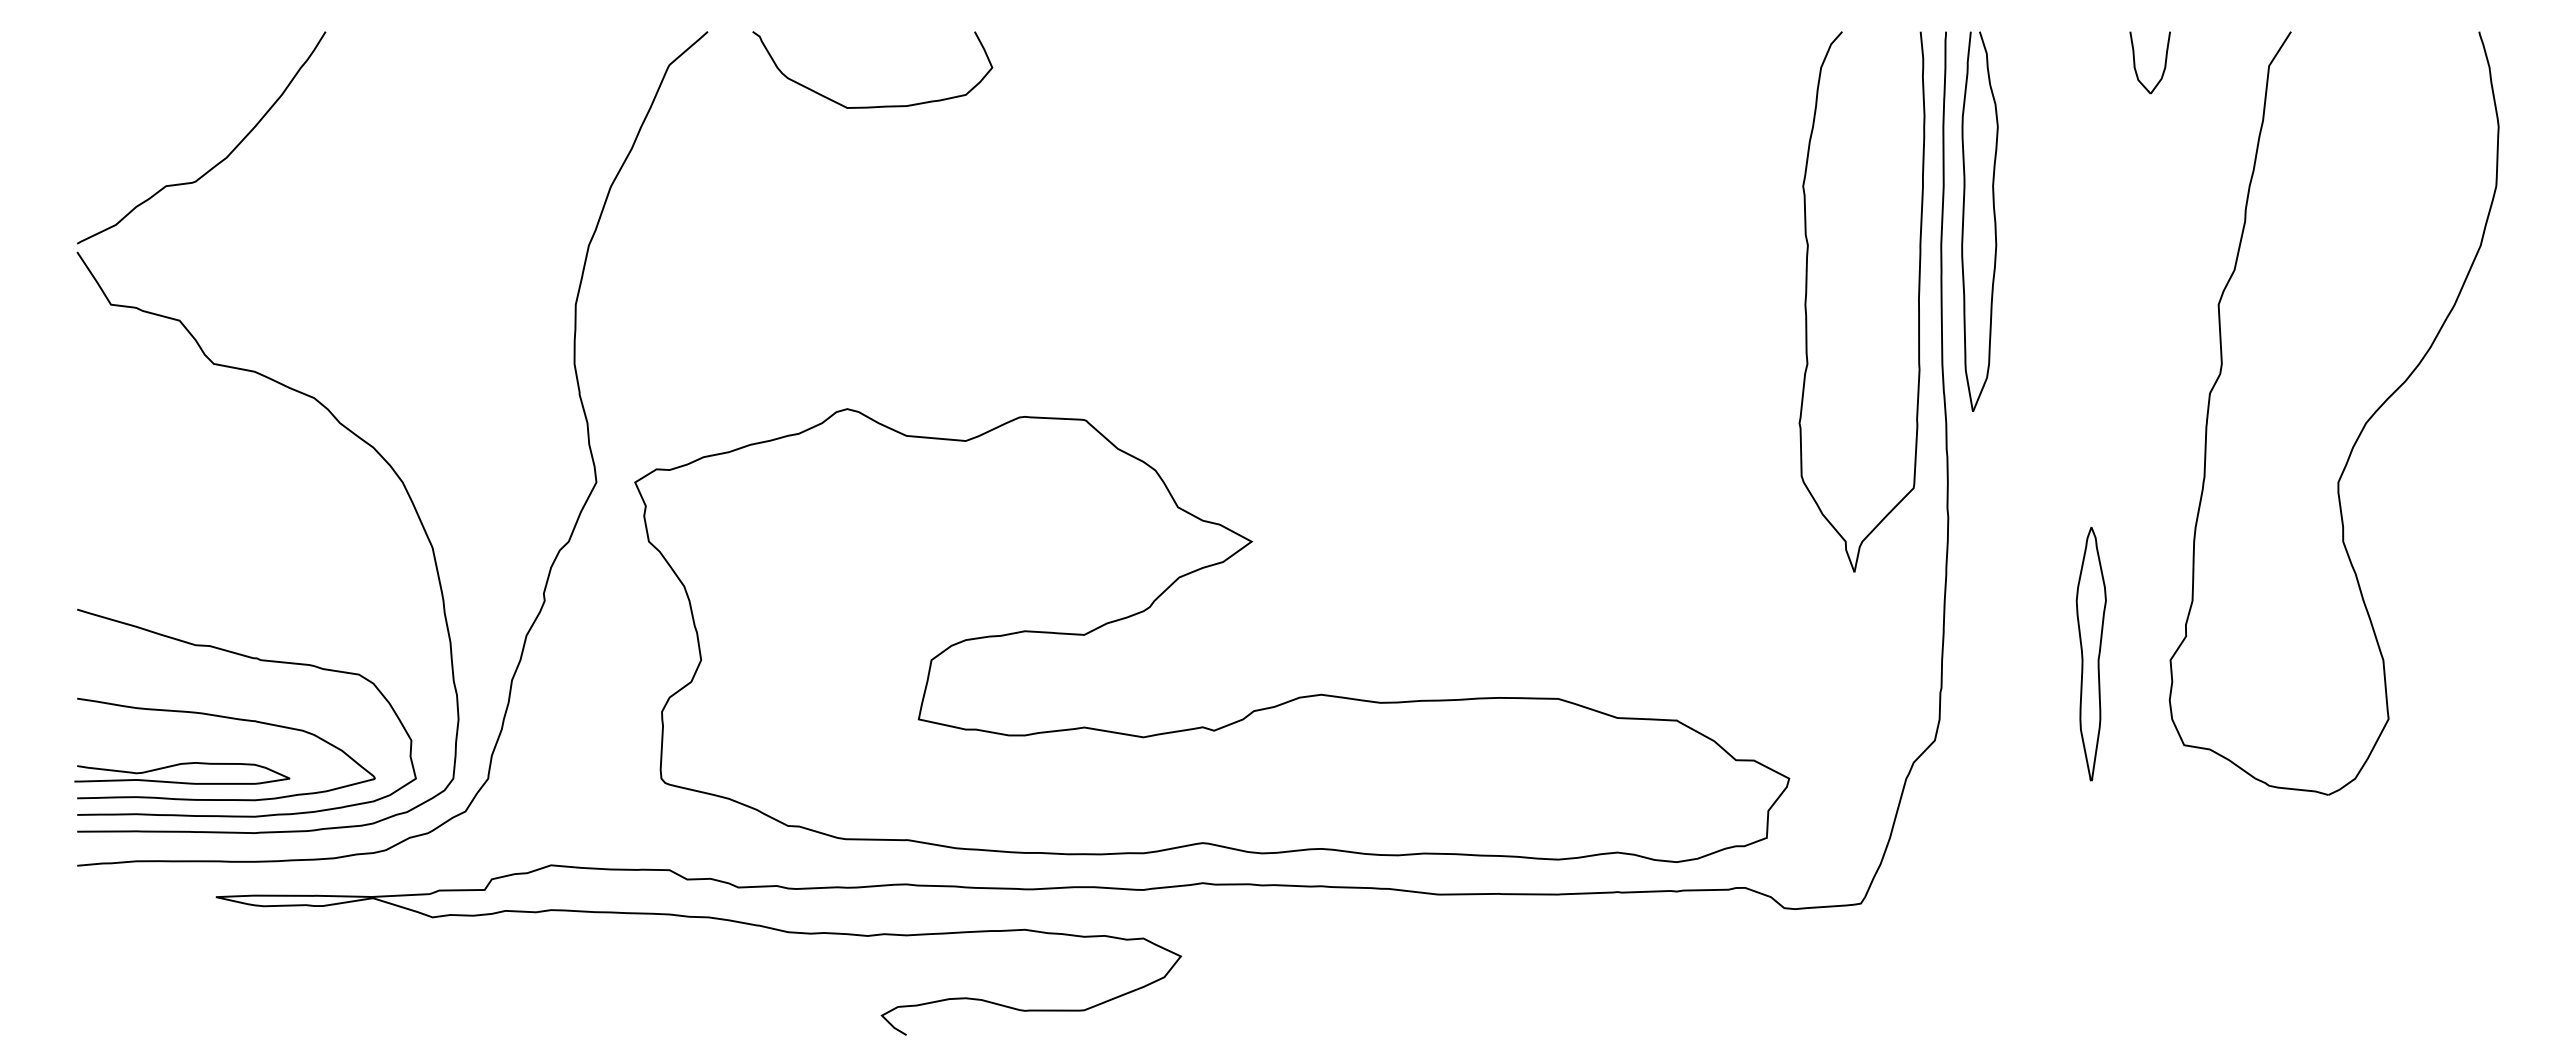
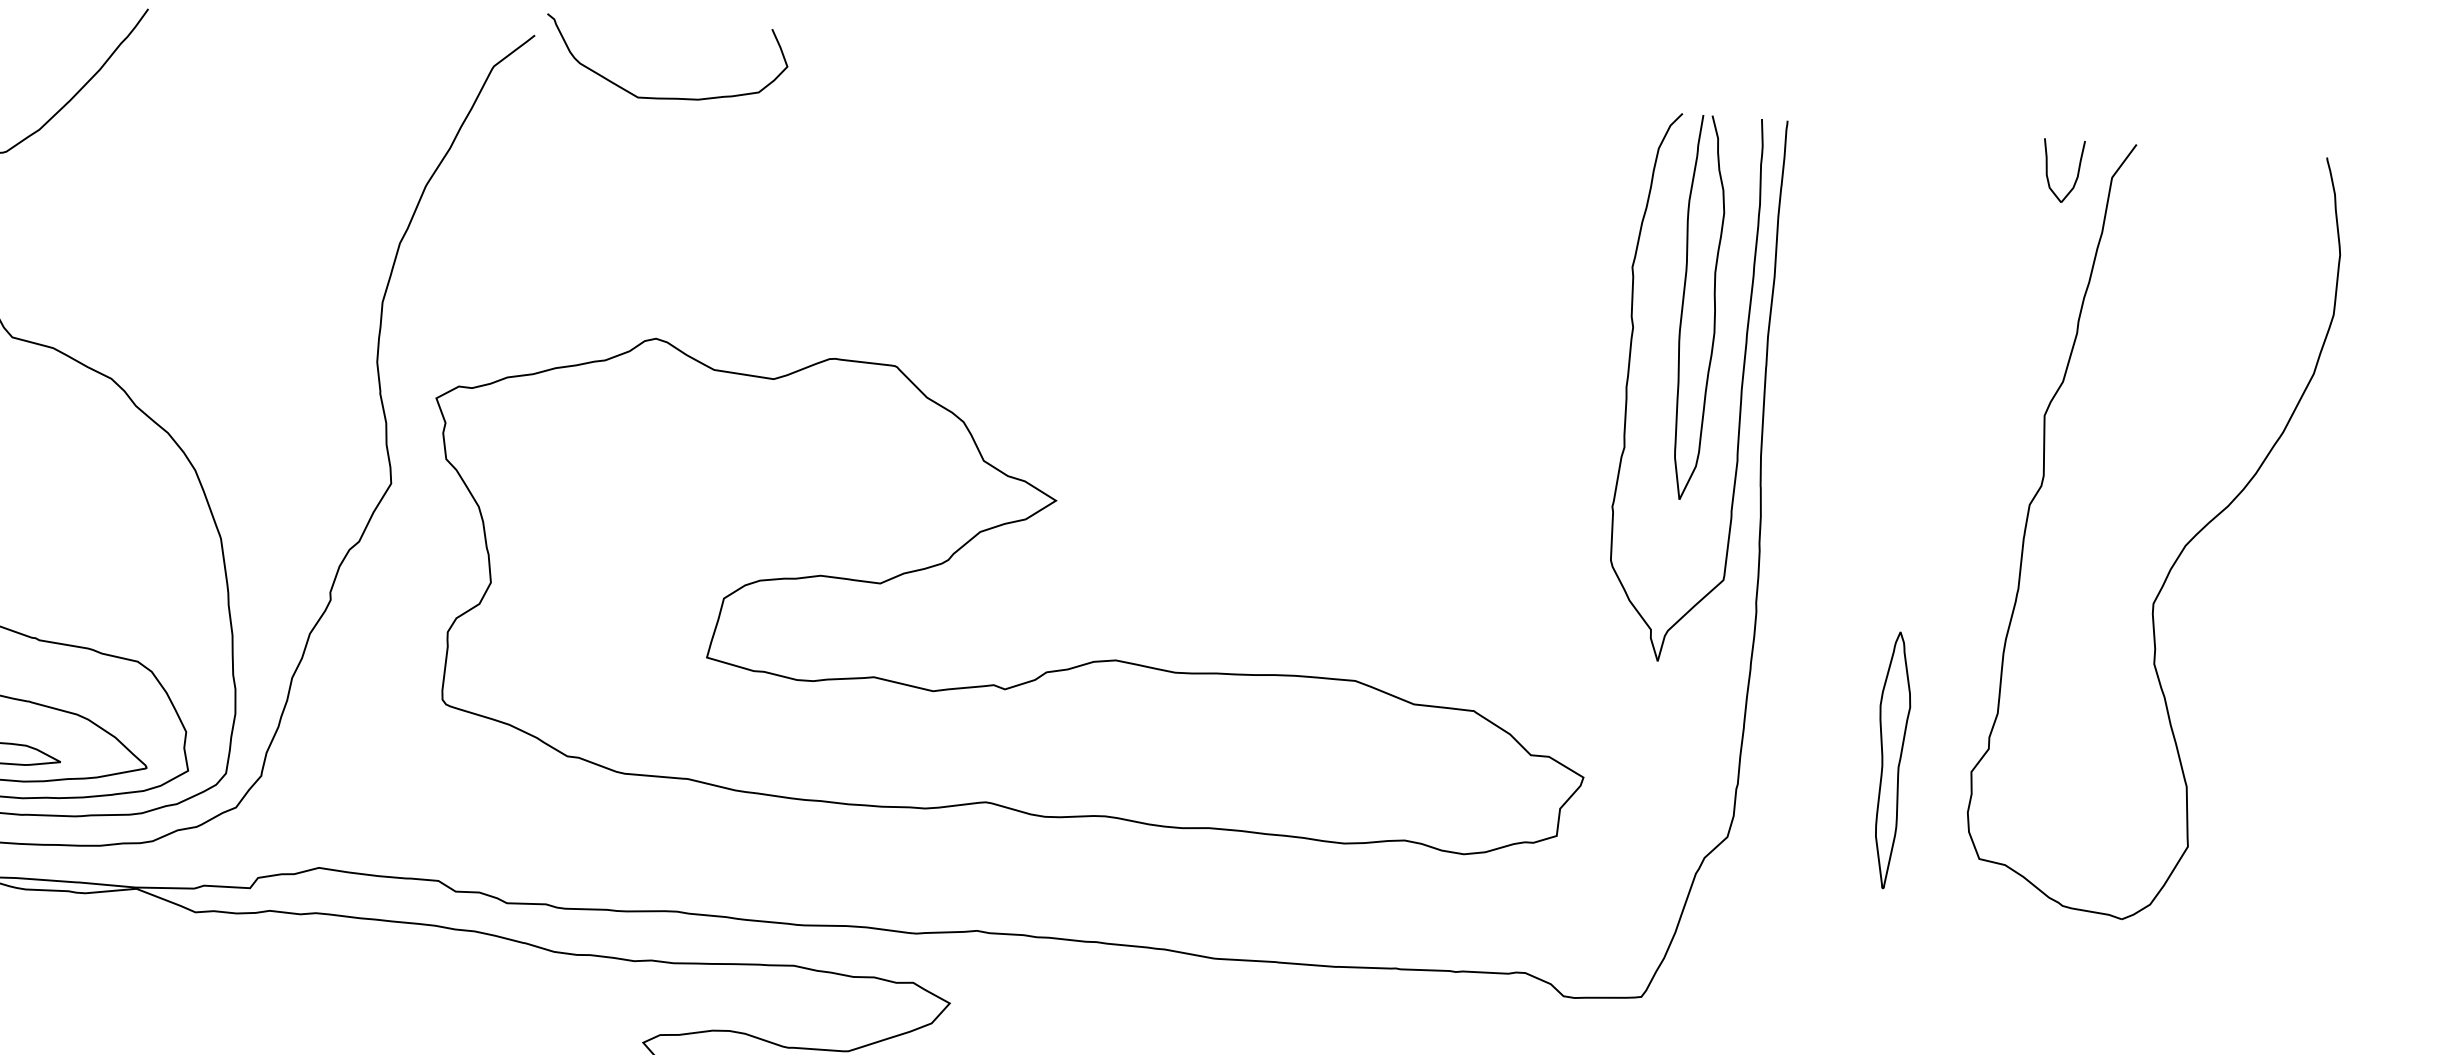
part: (2135, 62) -> (2047, 169), moved
curve: (872, 106) -> (663, 97), moved
part: (1993, 216) -> (1713, 303), moved
part: (1169, 588) -> (969, 542), moved

